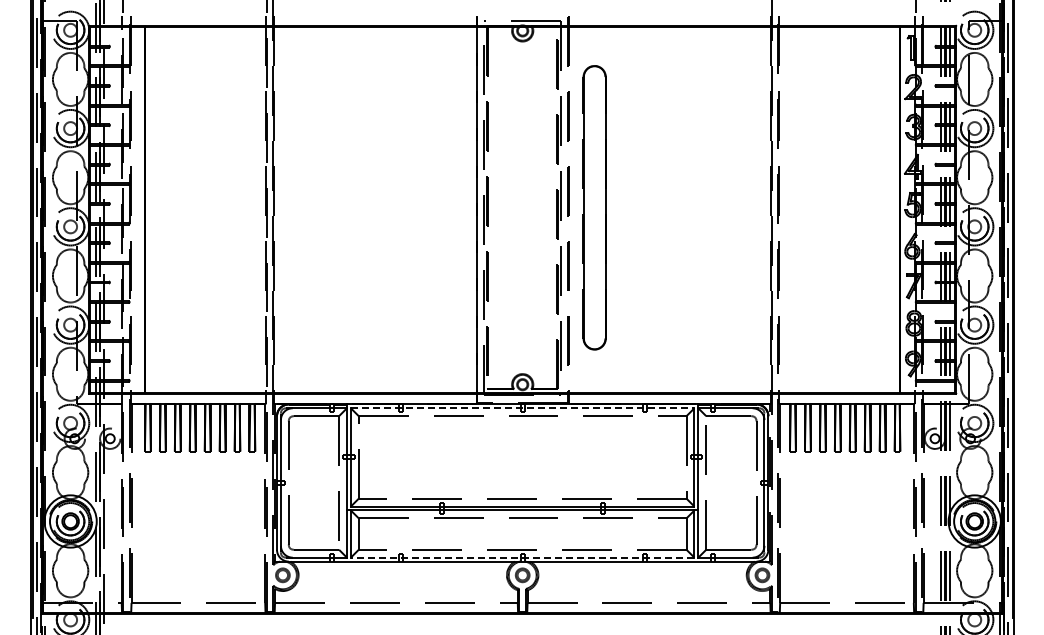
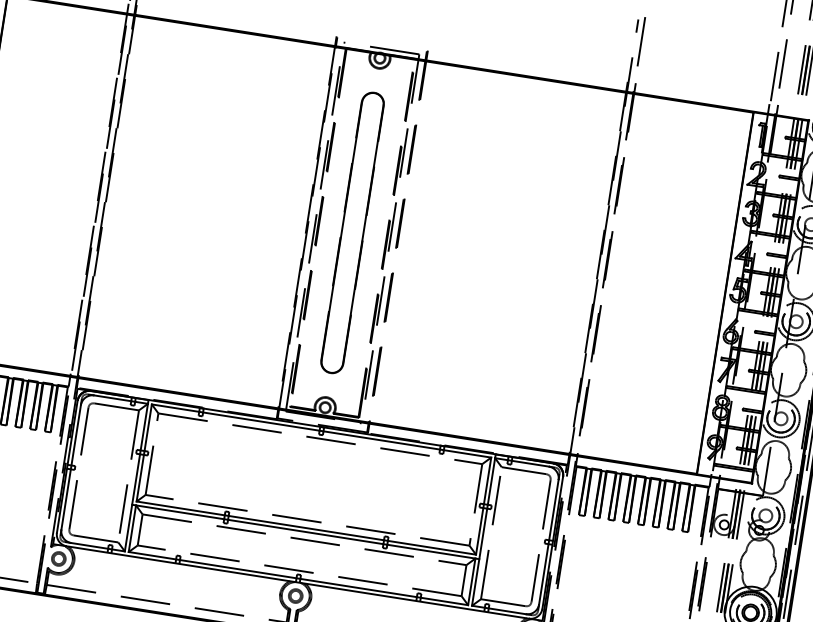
part: (594, 207) -> (352, 232), moved
line: (522, 408) -> (321, 431), dashed -> solid
line: (522, 557) -> (298, 578), dashed -> solid

